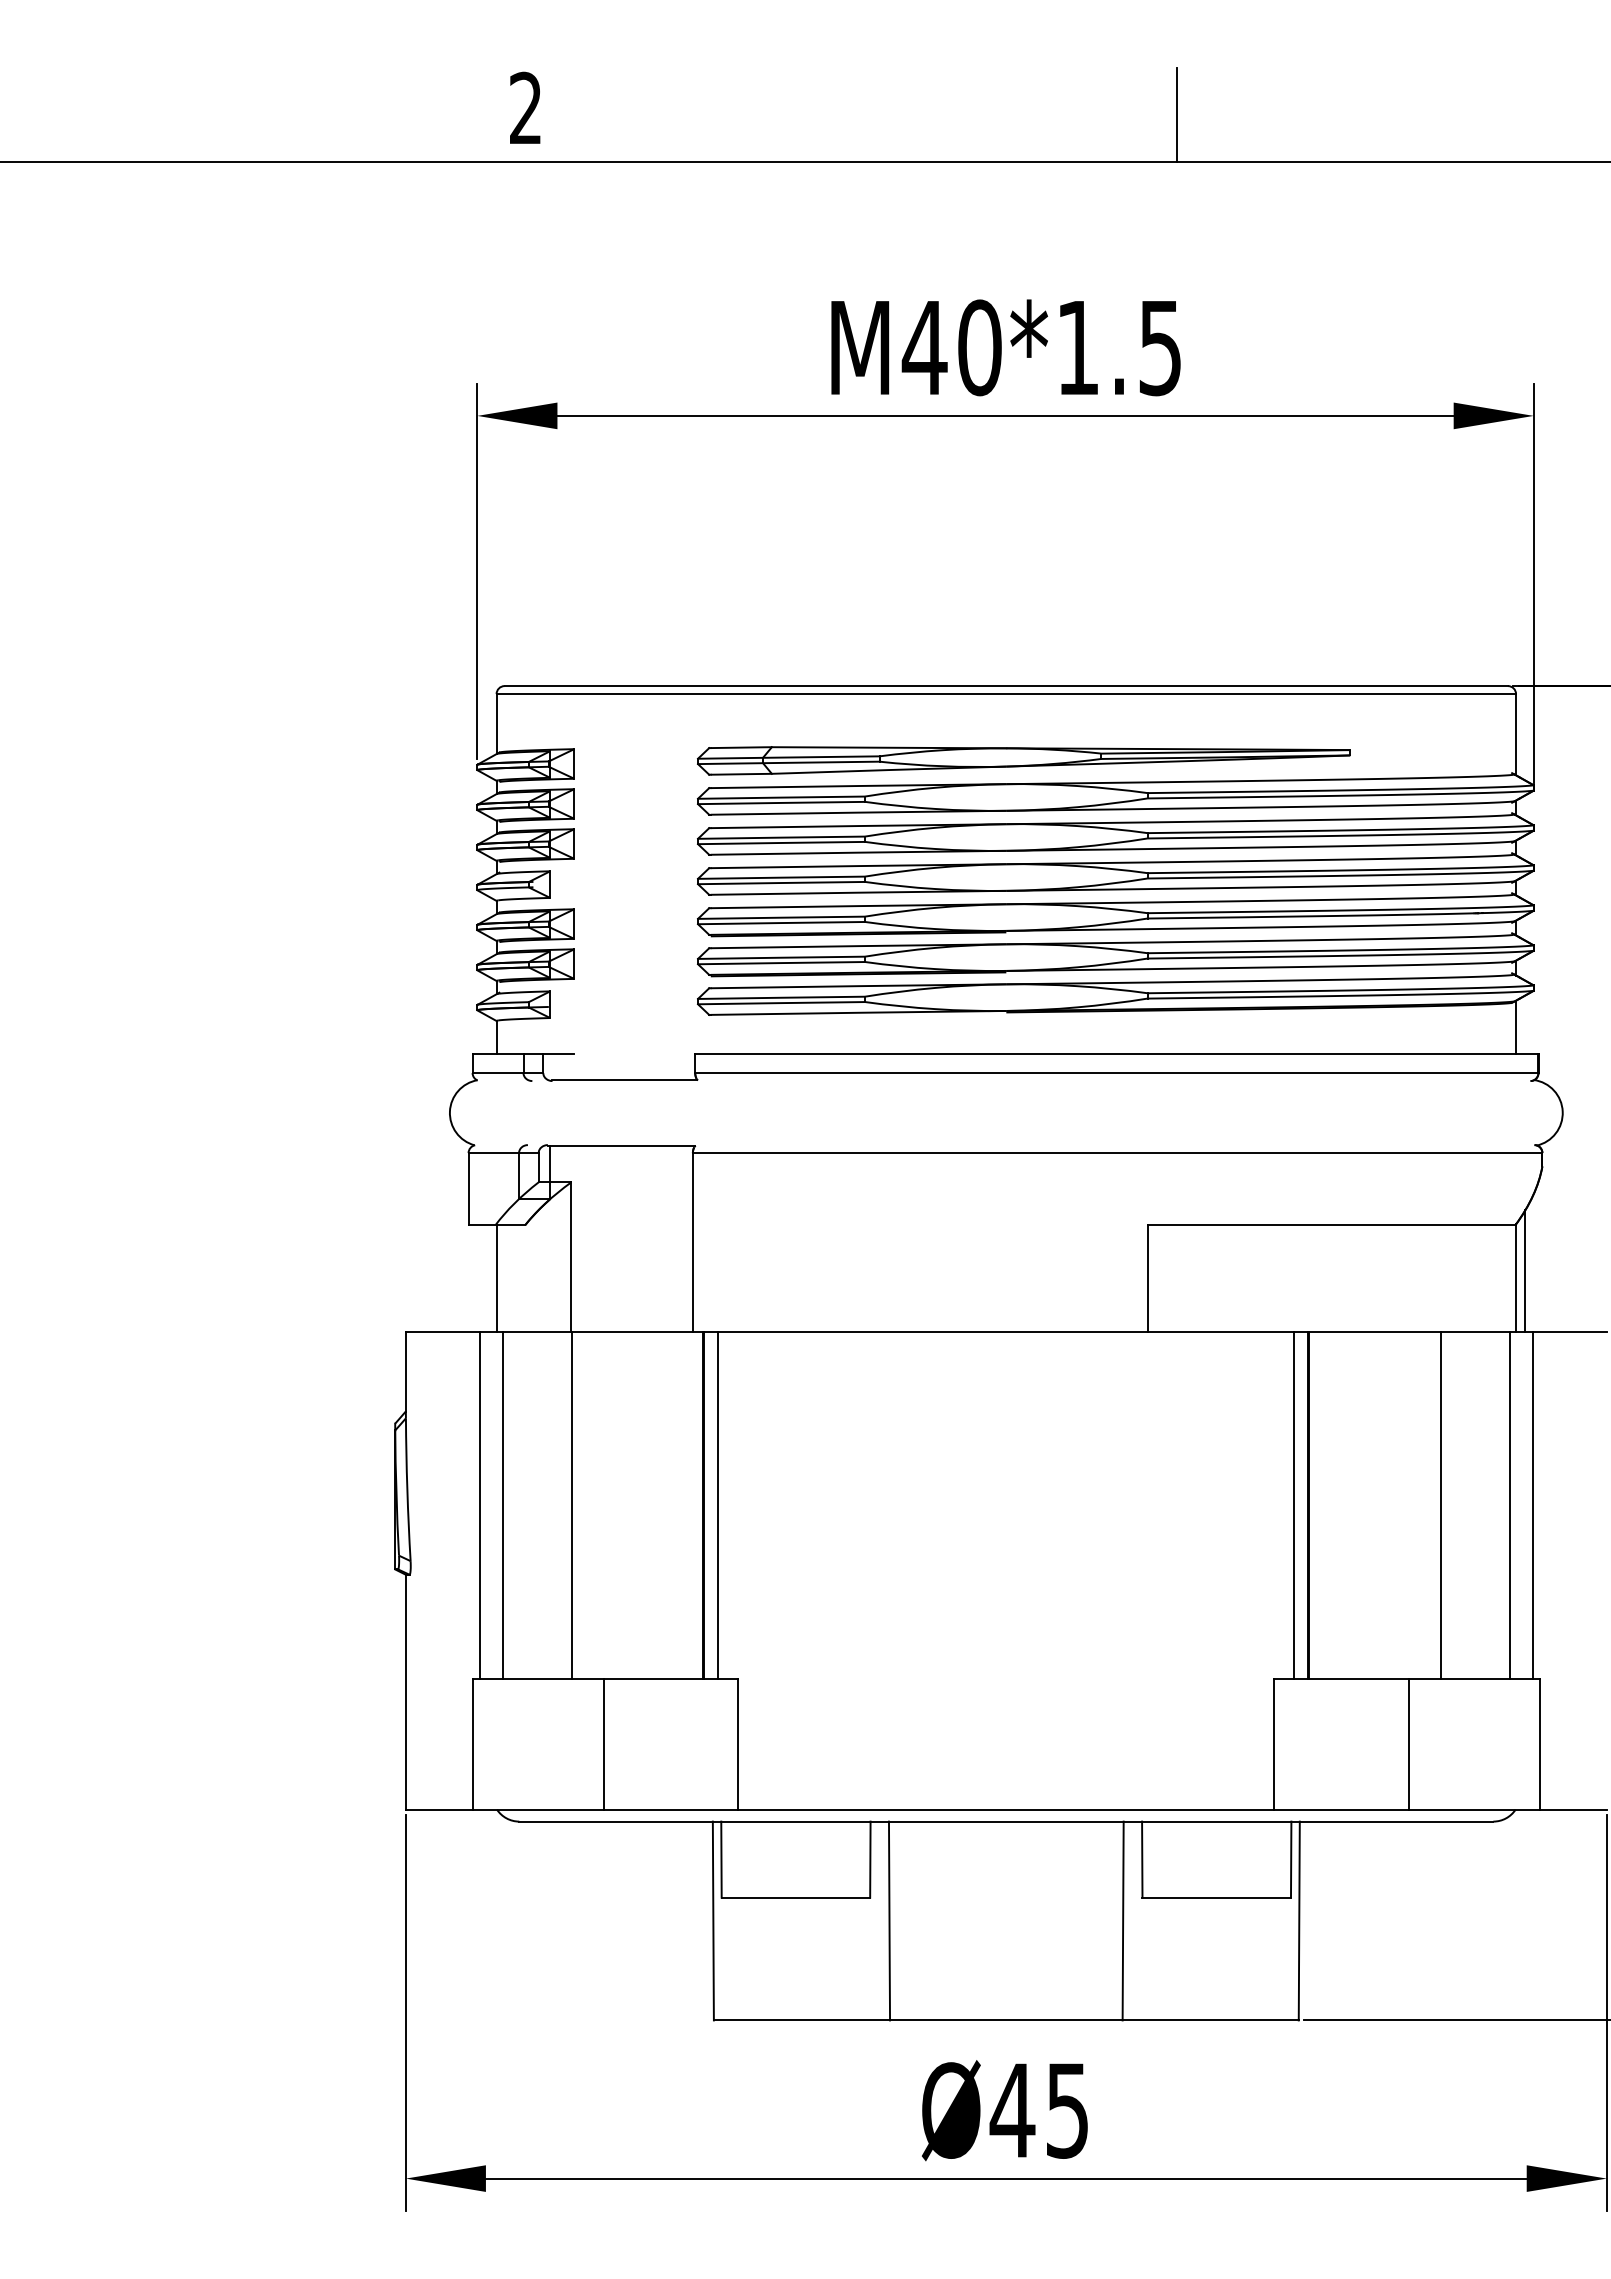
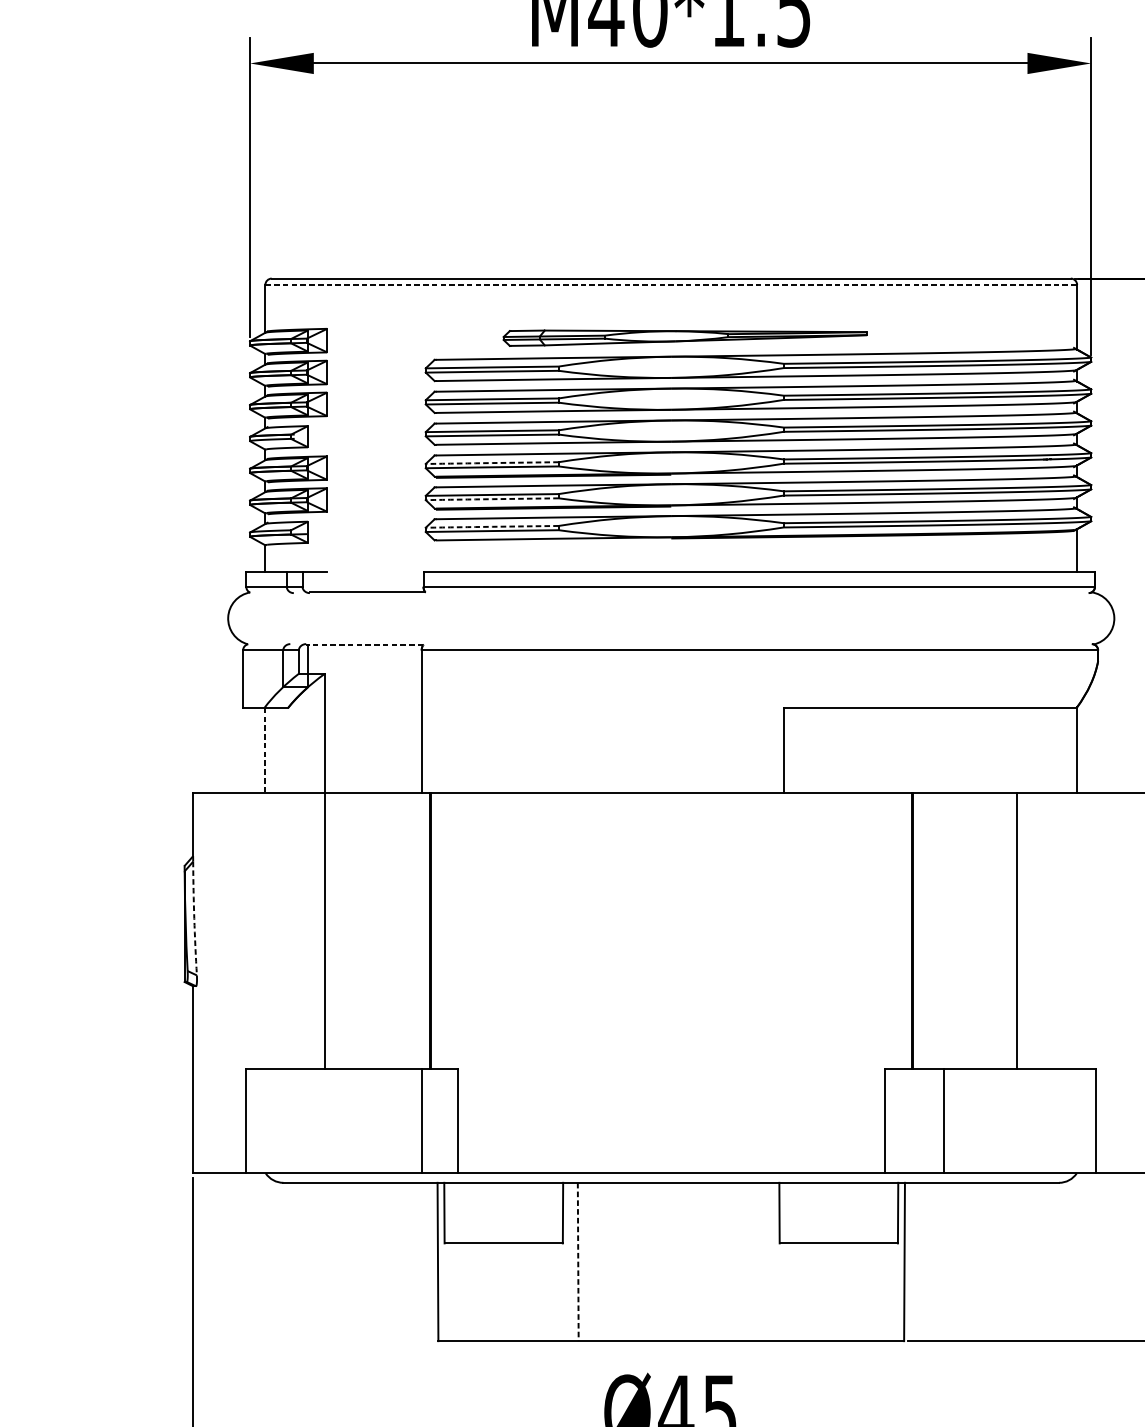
line: (1006, 694) -> (671, 285), solid -> dashed
part: (1023, 760) -> (684, 337), size x0.7
arc: (781, 917) -> (492, 462), solid -> dashed
arc: (781, 963) -> (492, 499), solid -> dashed
arc: (781, 997) -> (492, 526), solid -> dashed
line: (621, 1146) -> (364, 645), solid -> dashed
line: (1525, 1270) -> (1084, 743), removed
line: (496, 1279) -> (265, 751), solid -> dashed
arc: (407, 1489) -> (194, 918), solid -> dashed
line: (479, 1504) -> (251, 930), removed
line: (502, 1504) -> (270, 930), removed
line: (718, 1504) -> (442, 930), removed
line: (1294, 1504) -> (900, 930), removed
line: (1510, 1504) -> (1072, 930), removed
line: (1533, 1504) -> (1091, 930), removed
line: (604, 1743) -> (422, 1120), moved
line: (1408, 1743) -> (943, 1120), moved
line: (1122, 1920) -> (763, 1261), removed
line: (889, 1921) -> (578, 1262), solid -> dashed

